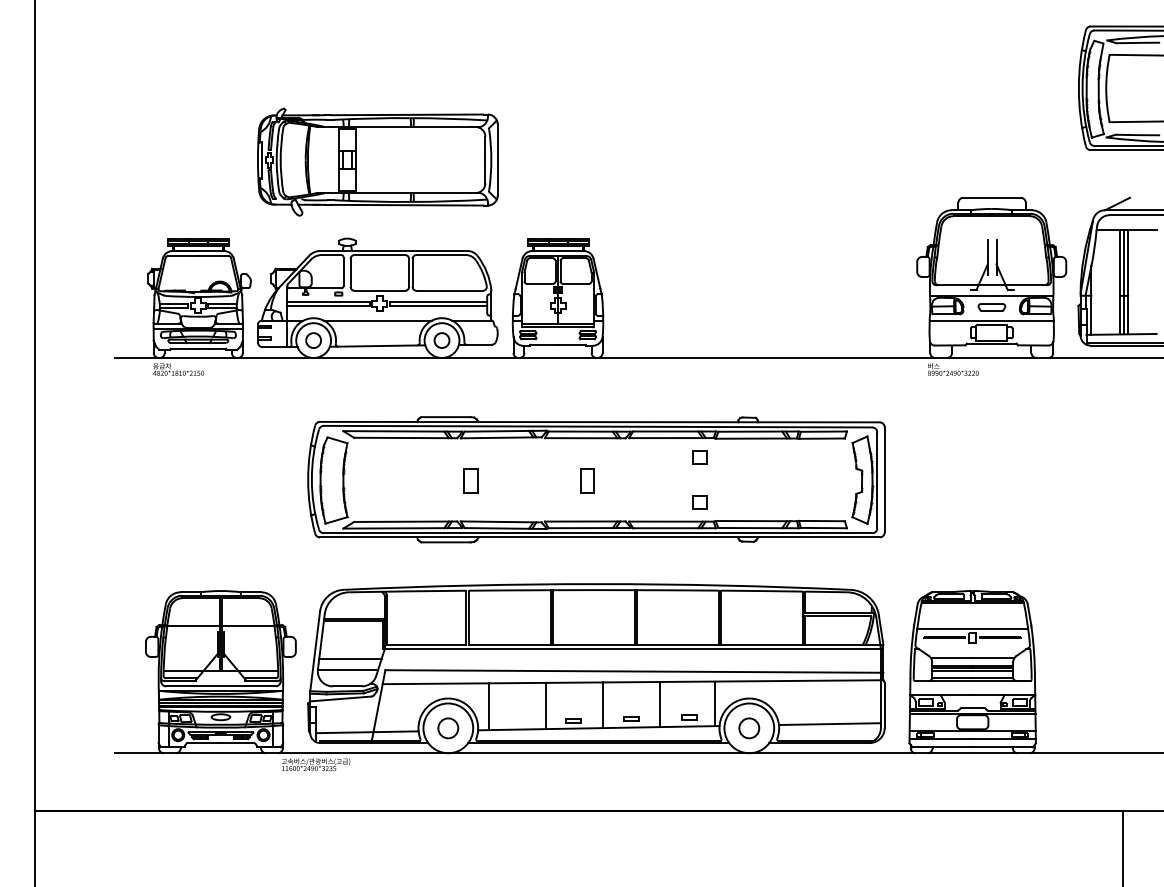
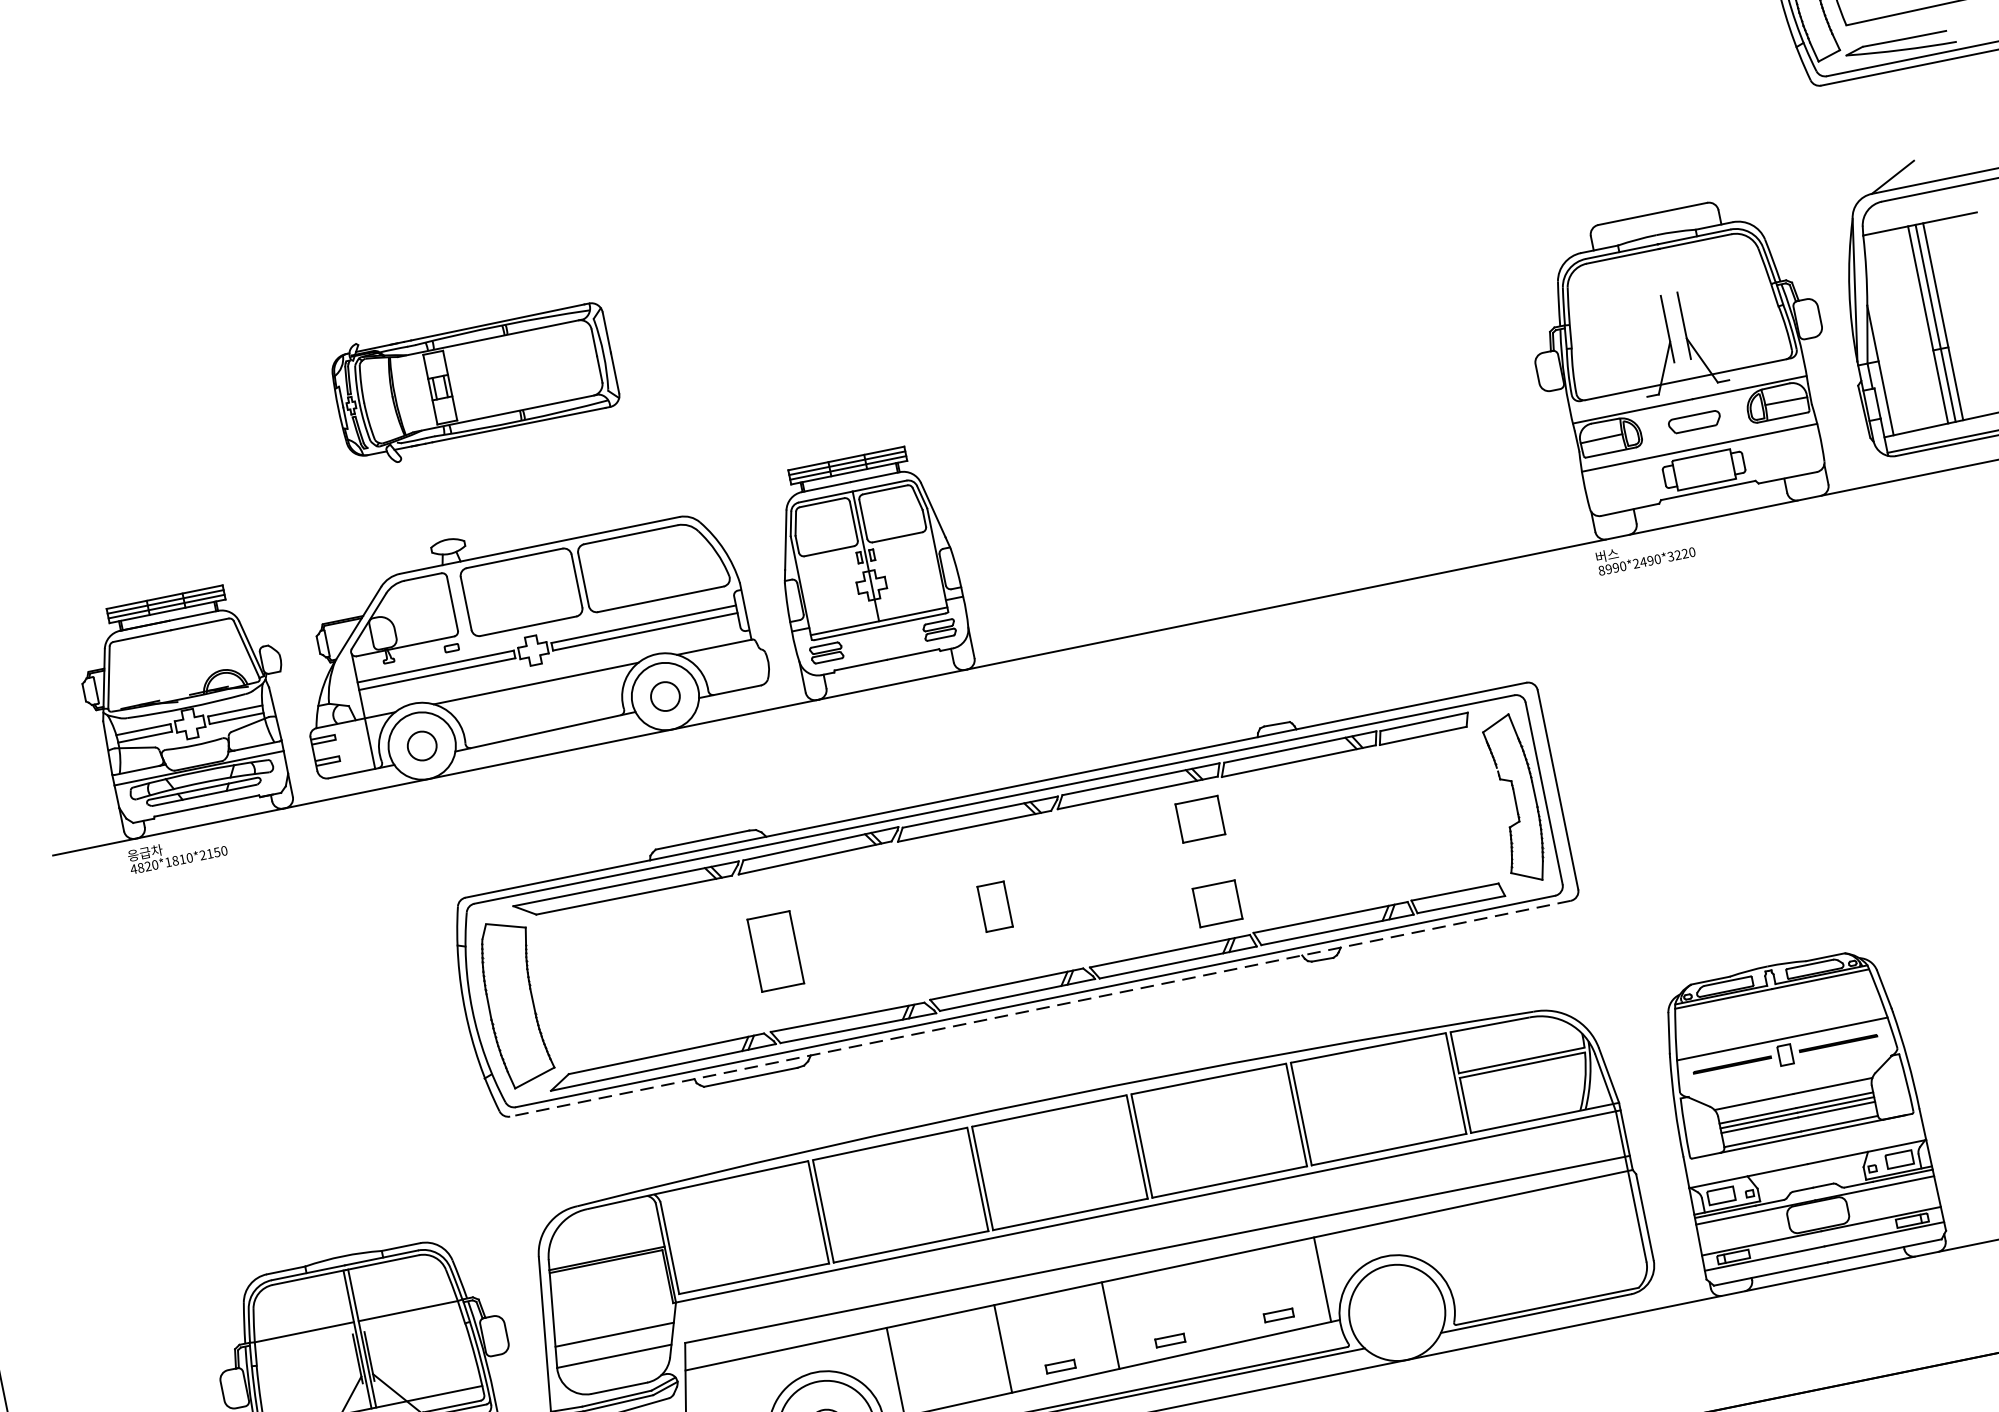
part: (377, 161) -> (474, 382), size x0.6
part: (699, 457) -> (1198, 818), size x1.6
part: (470, 480) -> (773, 950), size x1.6
part: (699, 502) -> (1215, 904), size x1.6
line: (599, 537) -> (1039, 1008), solid -> dashed
line: (659, 704) -> (1217, 1302), removed
line: (829, 724) -> (1547, 1274), removed
circle: (749, 728) -> (1397, 1313), removed

